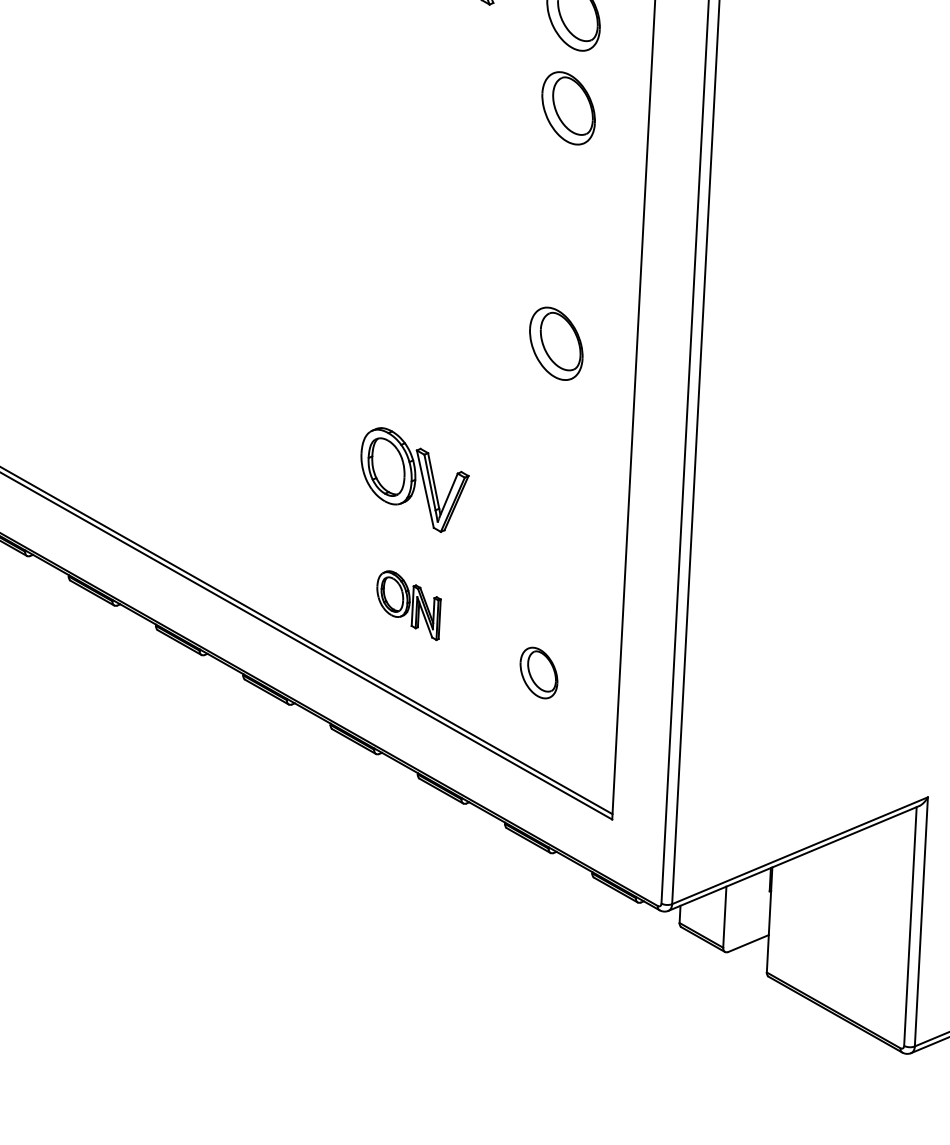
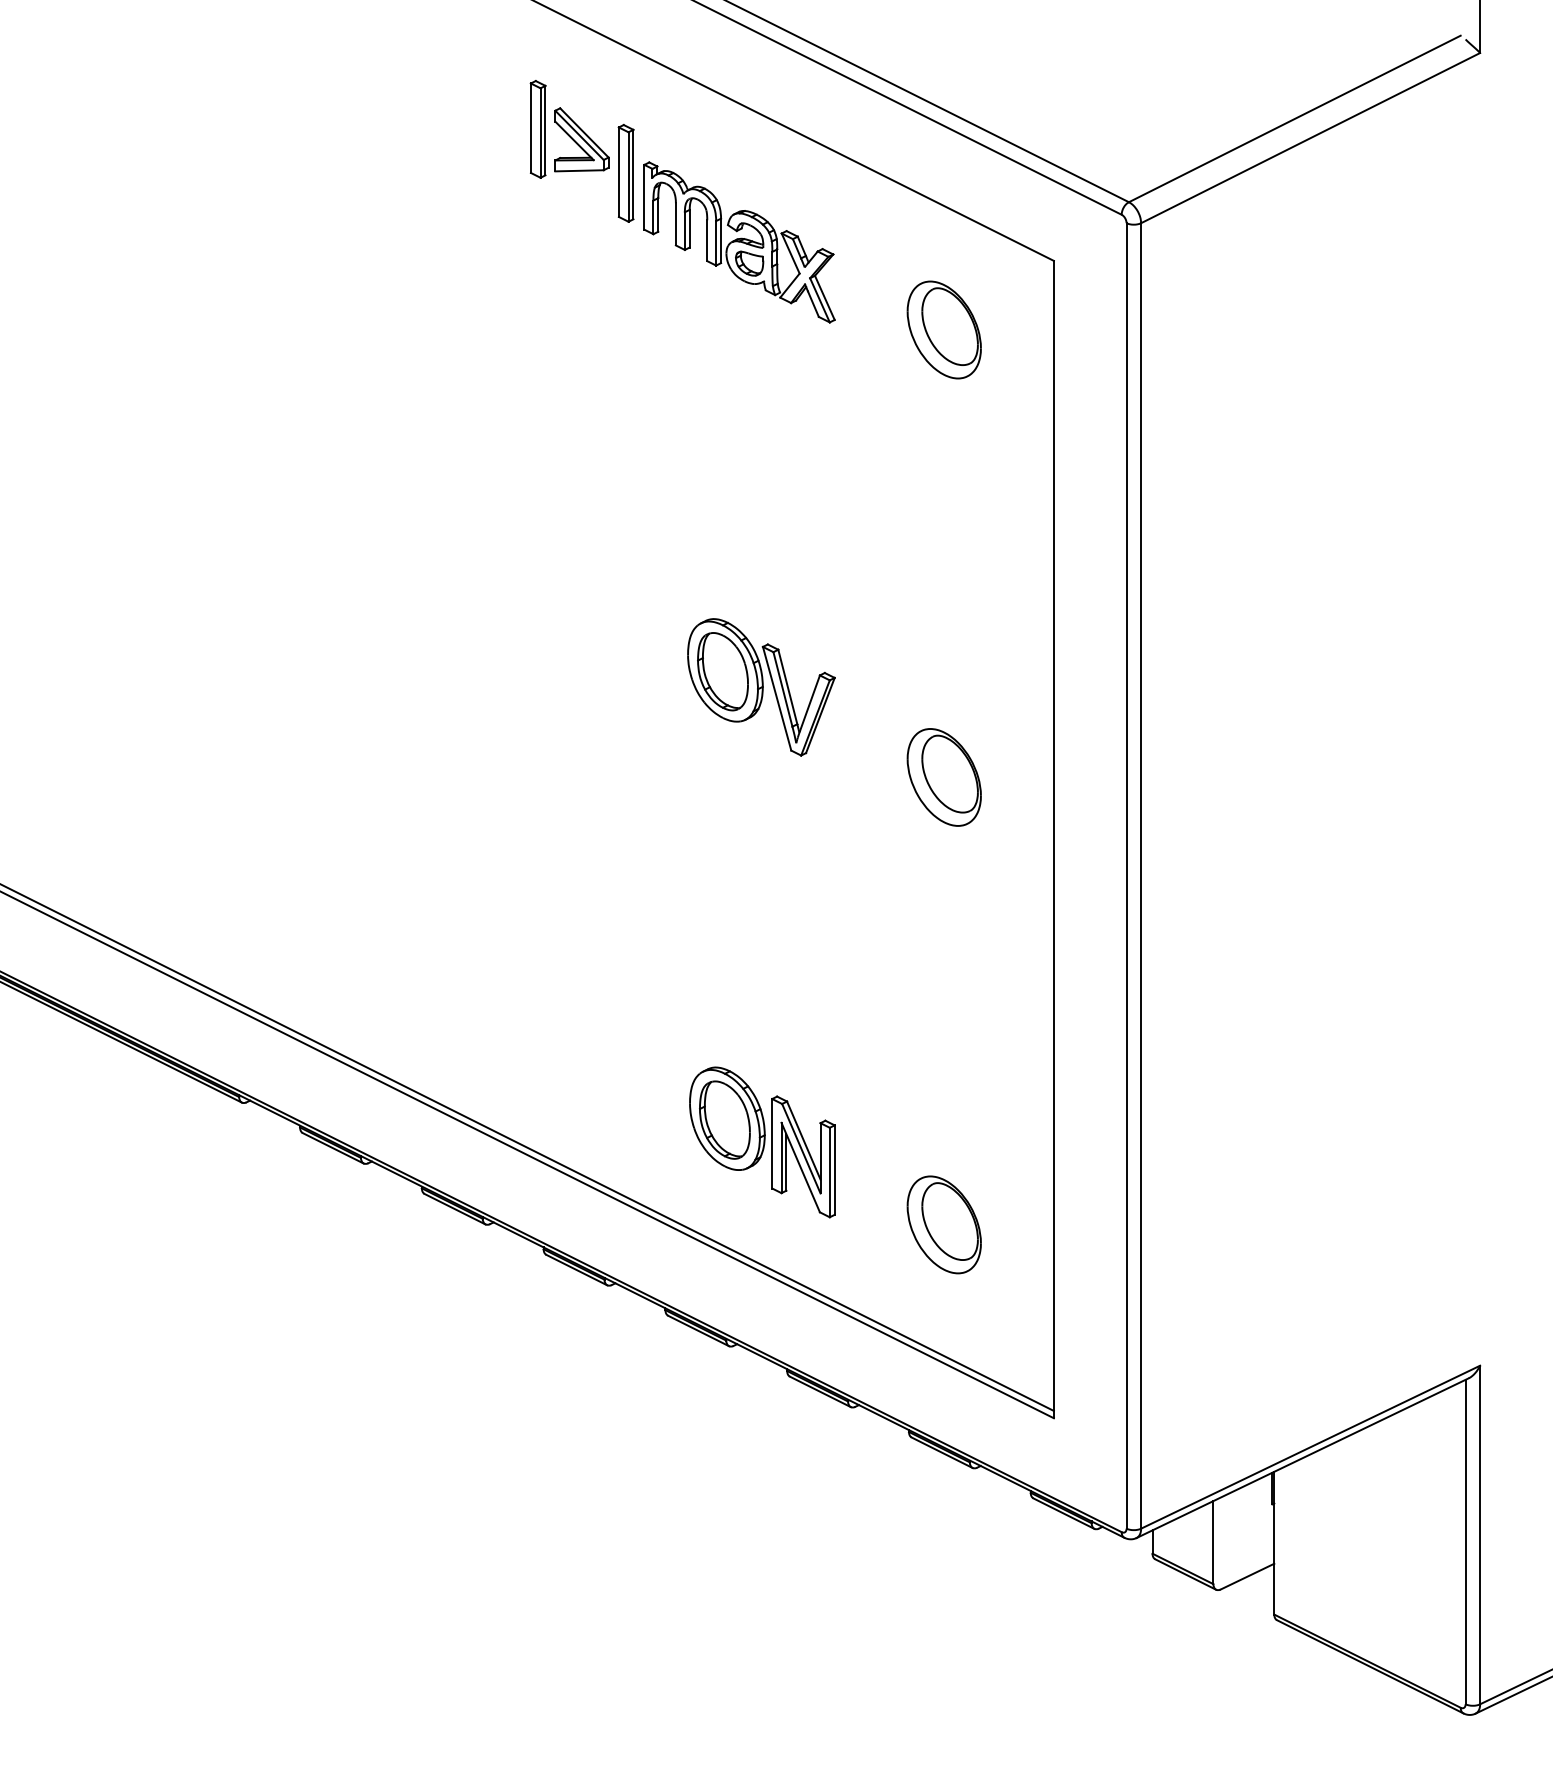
part: (568, 108) -> (943, 457), removed
part: (414, 480) -> (761, 687), moved
part: (408, 605) -> (762, 1142), size x1.67
part: (538, 672) -> (943, 1224), size x1.43

